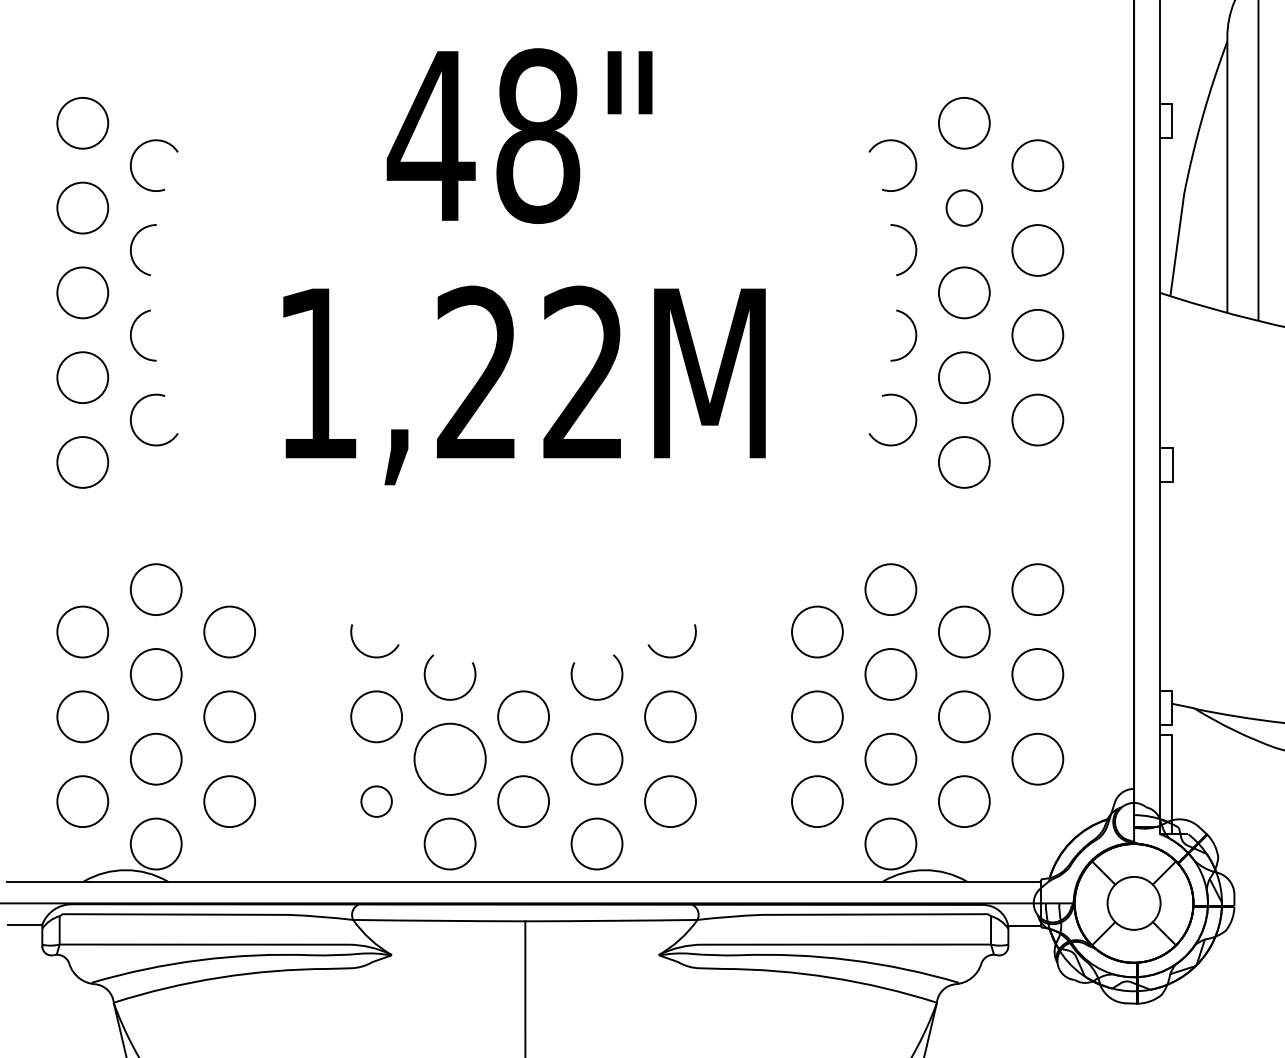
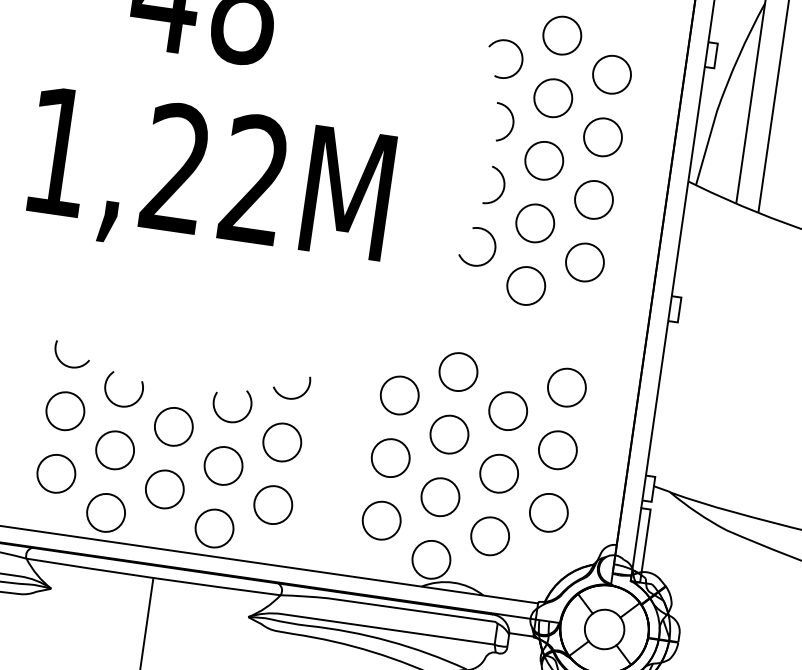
circle: (963, 207) -> (552, 97), size x1.43
circle: (449, 758) -> (114, 449), size x0.71
circle: (376, 801) -> (56, 473), size x1.67

